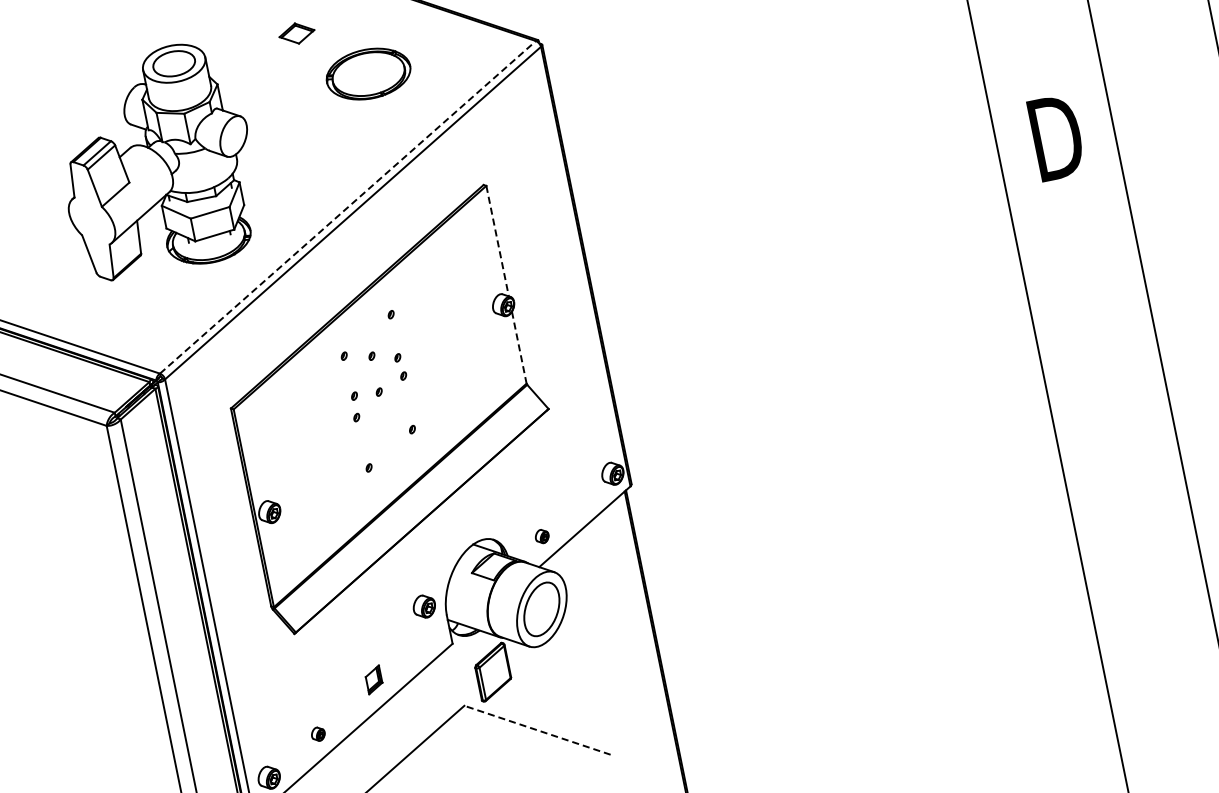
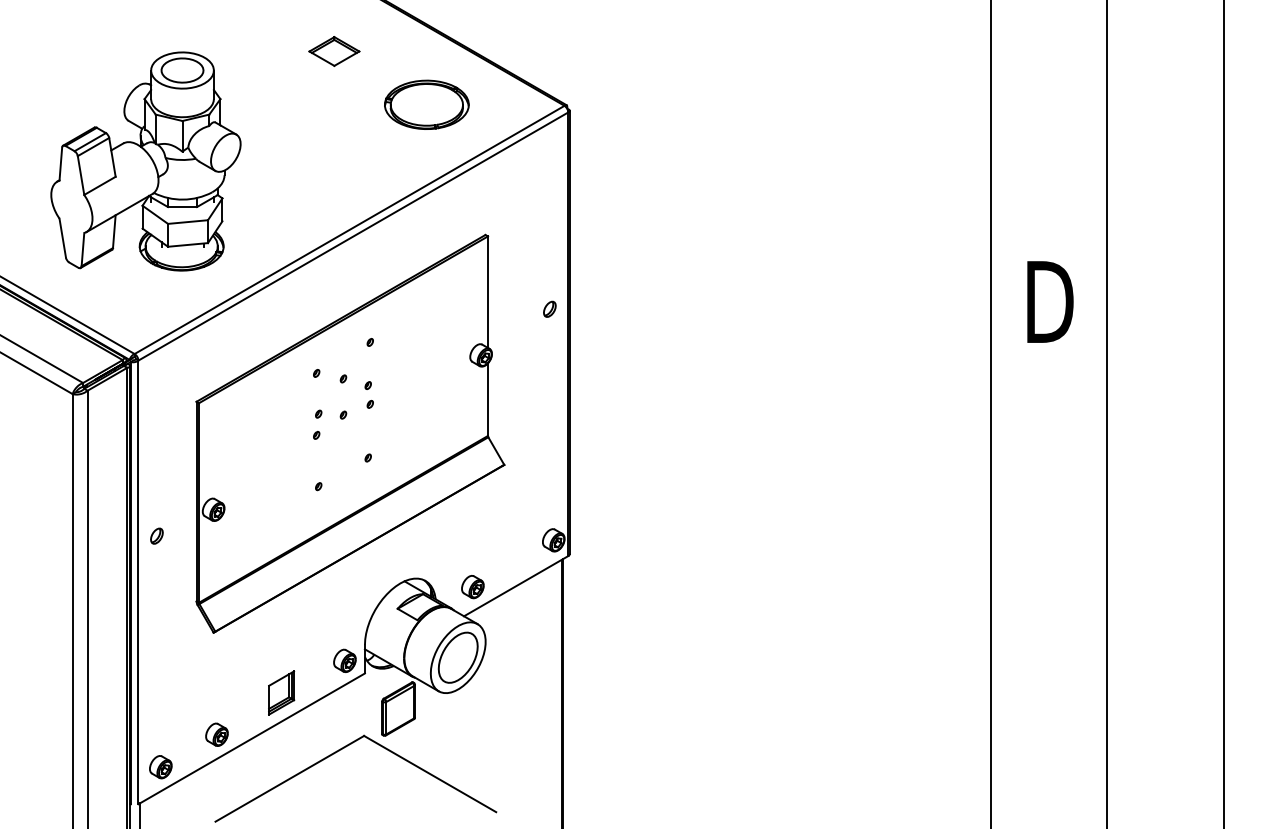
part: (297, 33) -> (334, 51), size x1.43
part: (368, 73) -> (426, 104), moved
part: (155, 161) -> (145, 161), moved
line: (348, 206) -> (350, 229), dashed -> solid
line: (497, 241) -> (487, 292), dashed -> solid
part: (561, 244) -> (549, 308), added
line: (519, 348) -> (487, 400), dashed -> solid
part: (541, 536) -> (472, 587), size x1.67
part: (218, 549) -> (156, 535), added
part: (423, 606) -> (344, 660), moved
part: (373, 679) -> (281, 692), size x1.67
line: (536, 729) -> (429, 773), dashed -> solid
part: (317, 734) -> (216, 734), size x1.67

